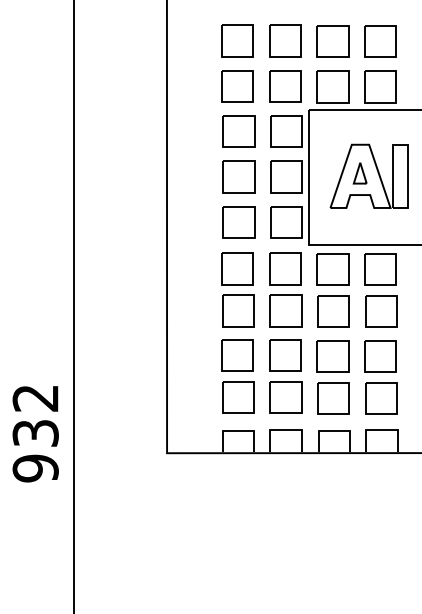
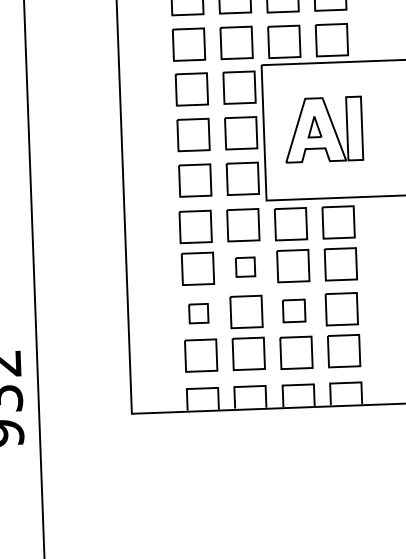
part: (285, 310) -> (245, 266), size x0.6
part: (237, 355) -> (198, 313), size x0.6
part: (332, 356) -> (293, 311), size x0.7

